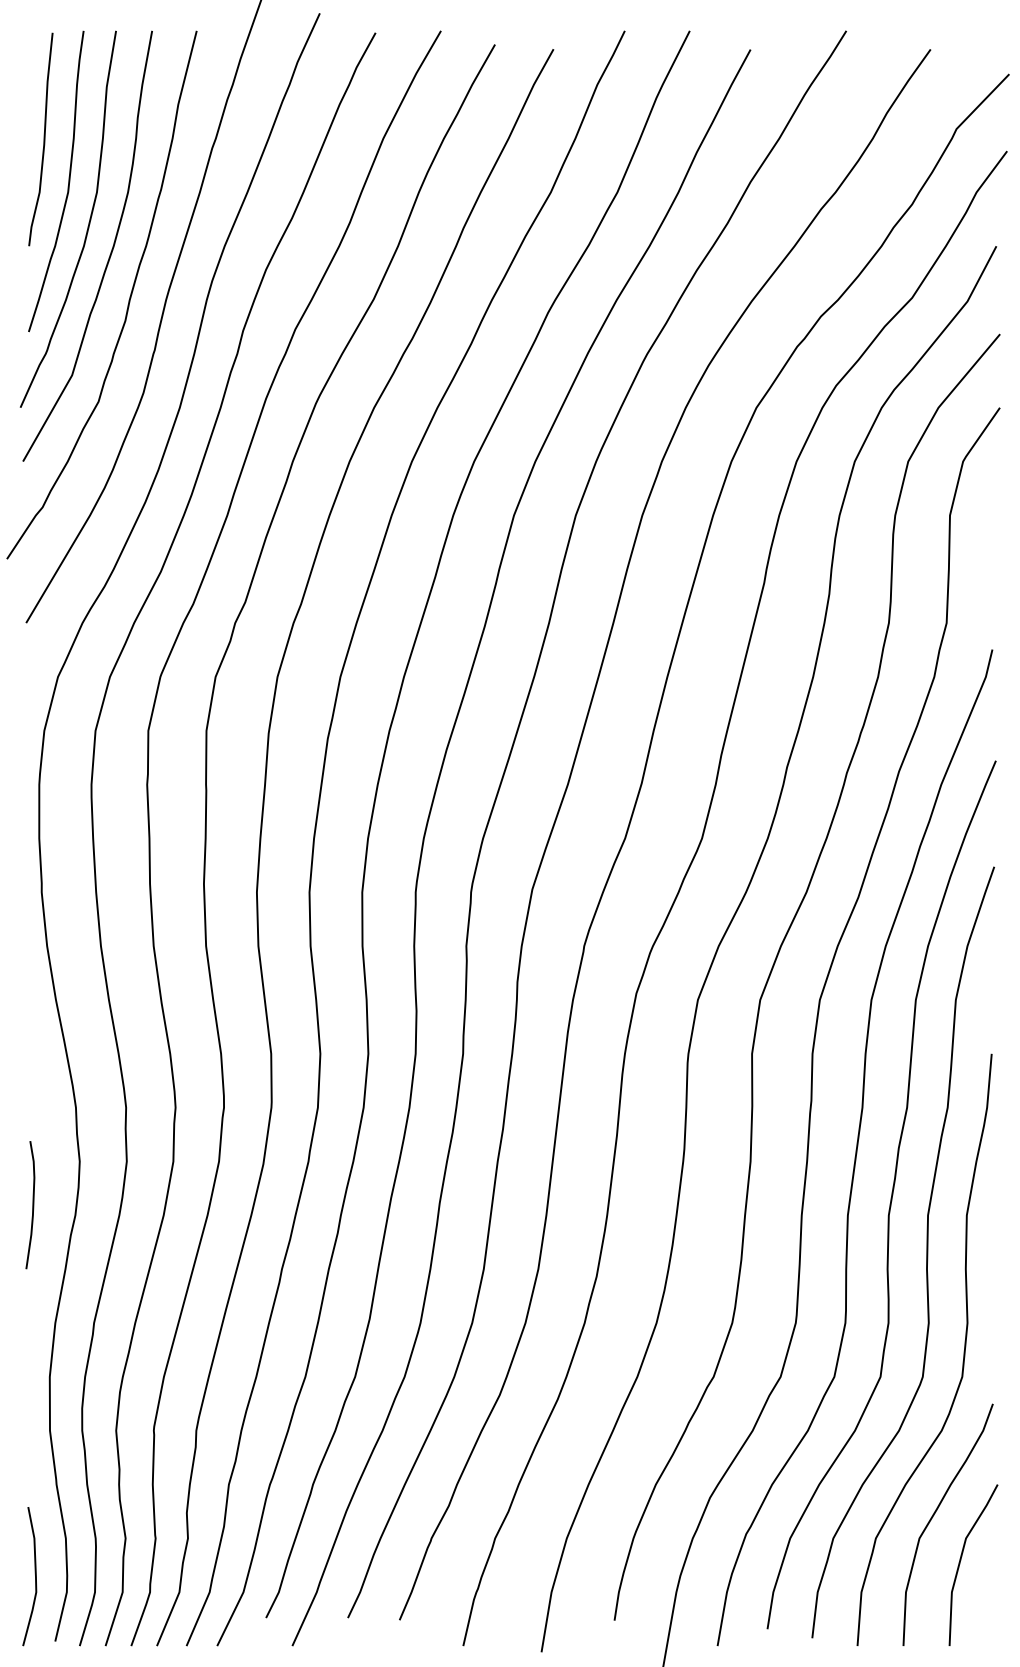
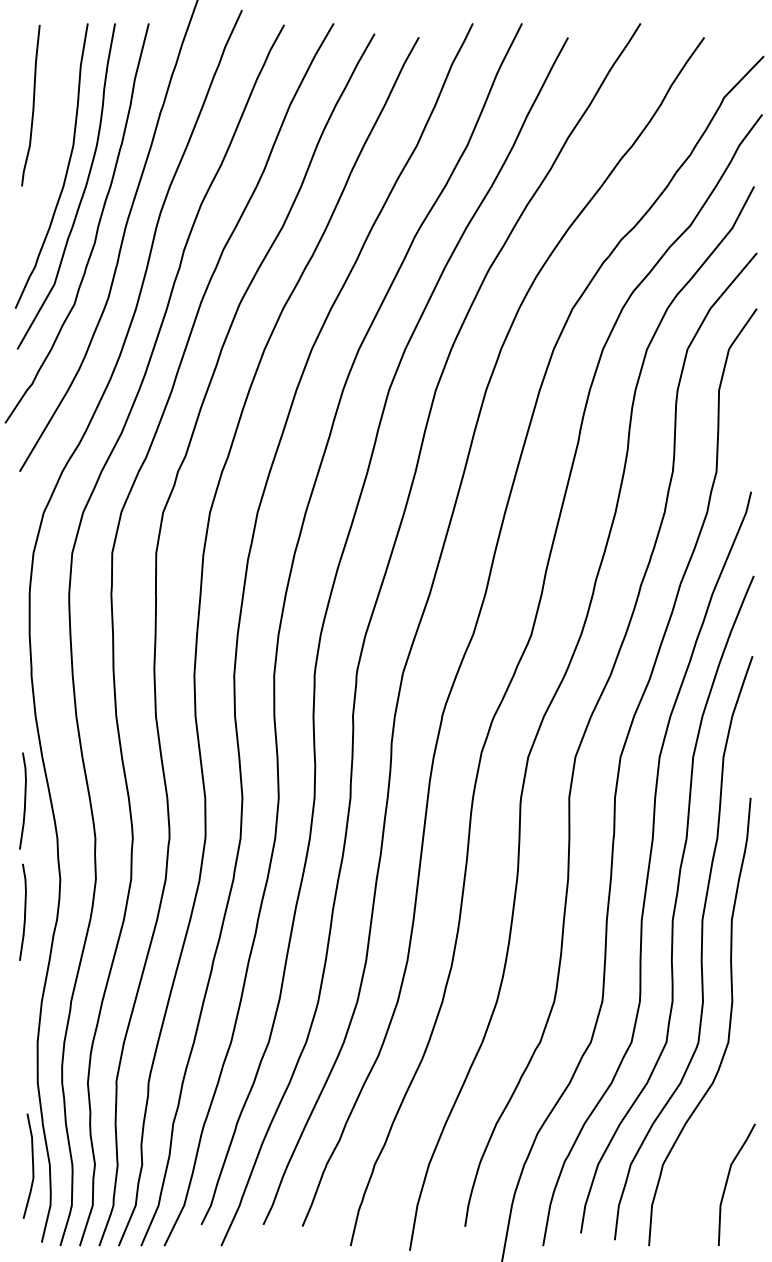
curve: (68, 181) -> (51, 137), removed
curve: (32, 1058) -> (24, 801), added
curve: (933, 1517) -> (706, 1148), removed
curve: (34, 1573) -> (32, 1163), moved

